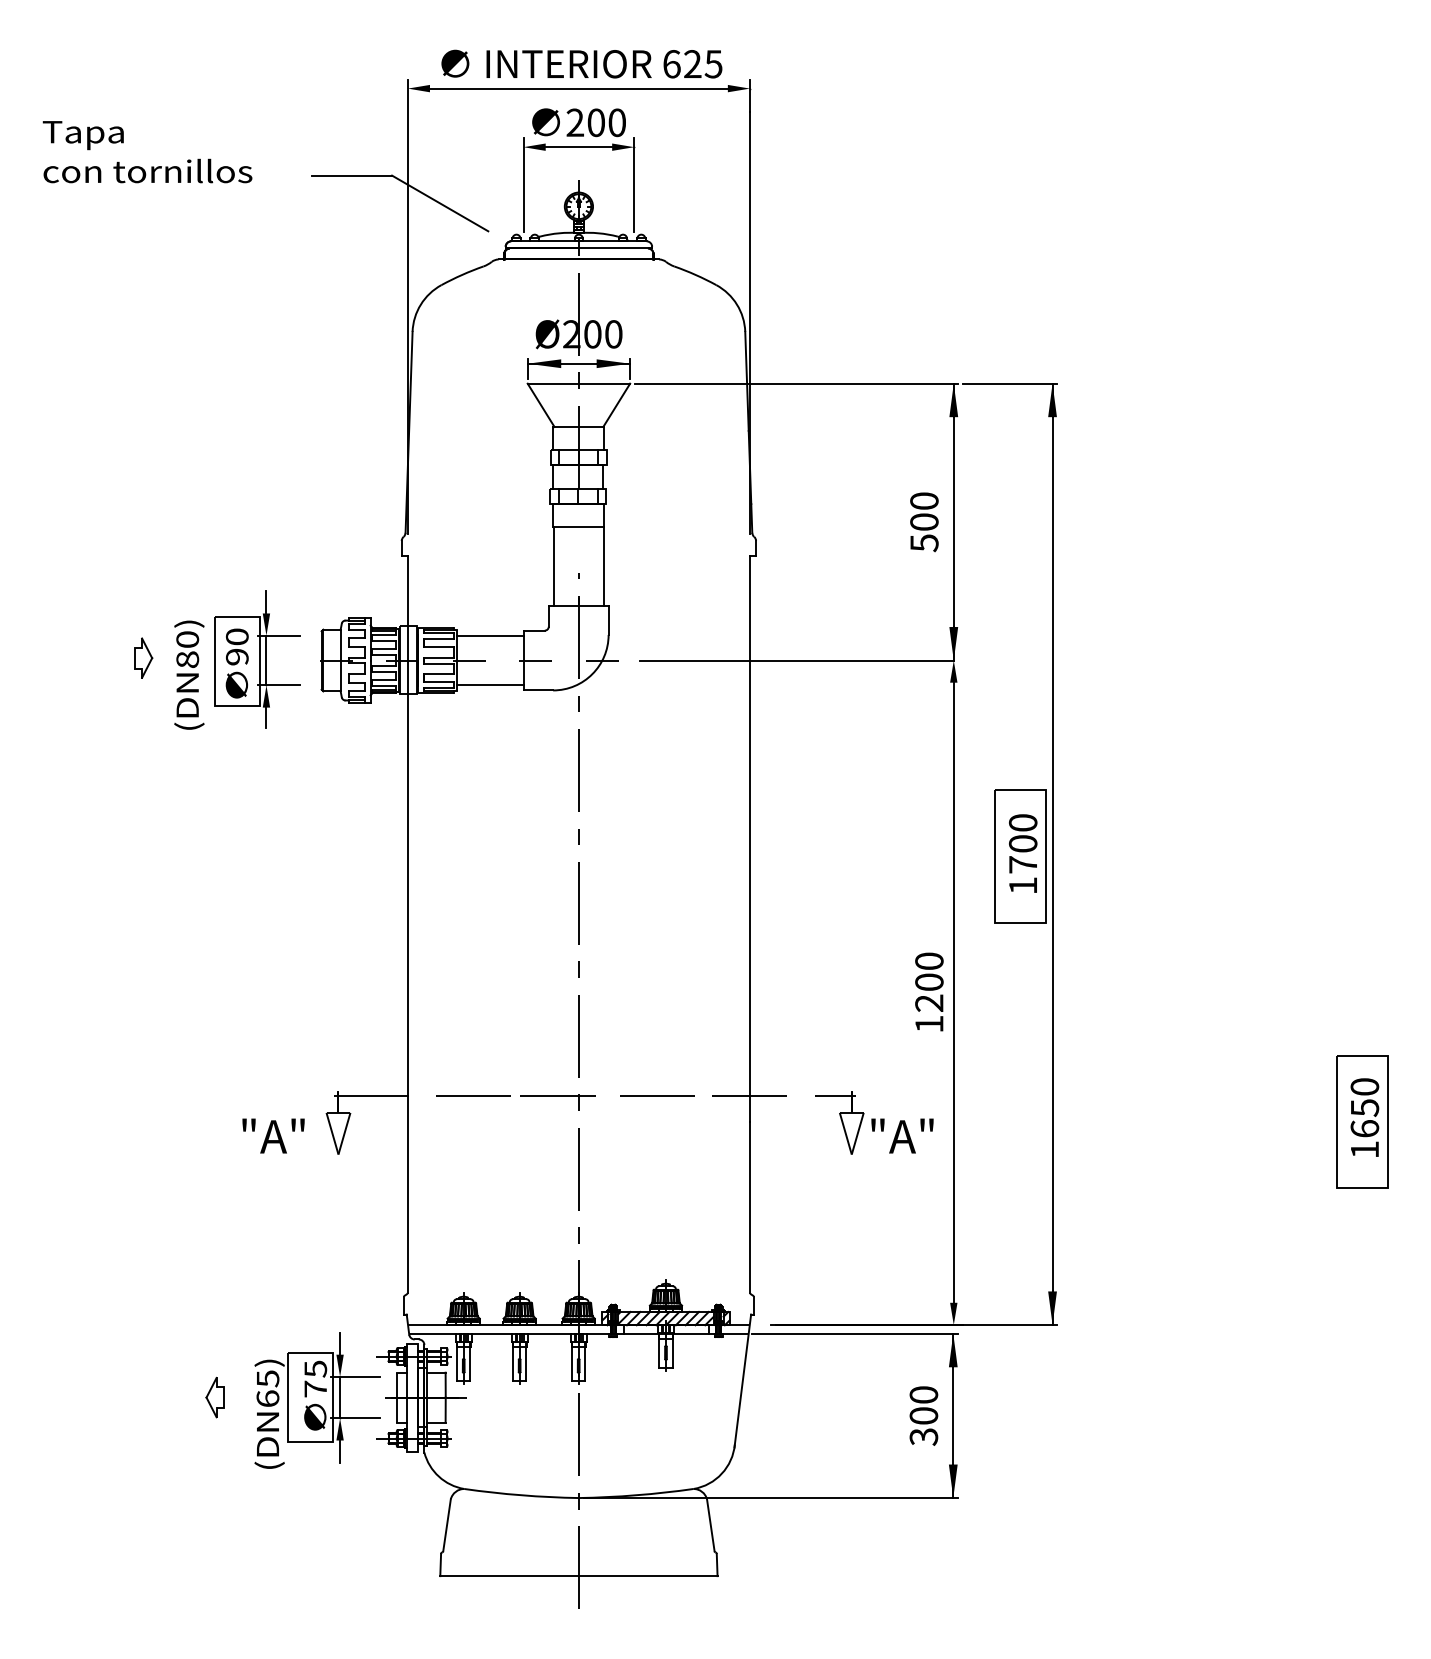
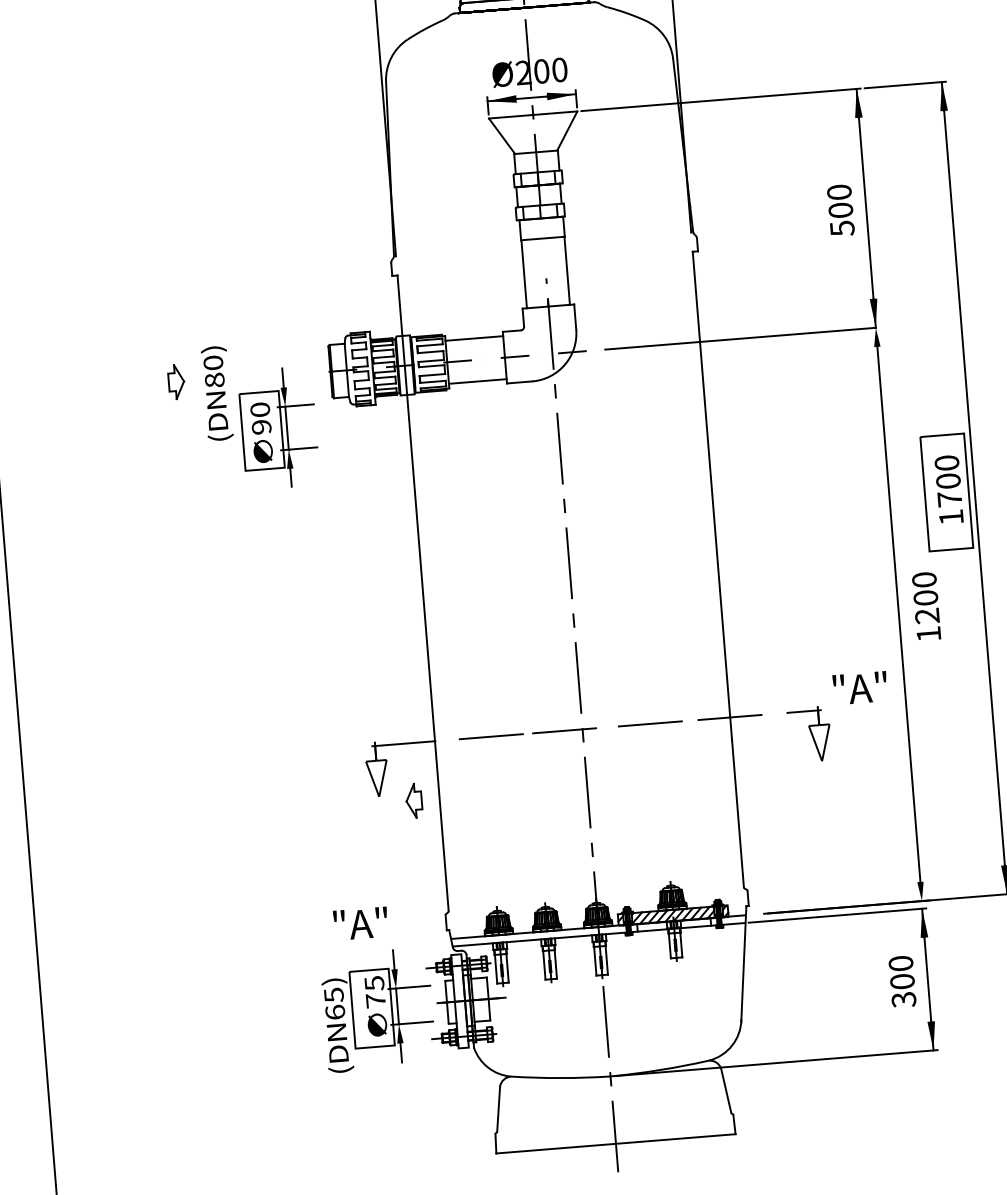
part: (257, 659) -> (279, 427), moved
text: (929, 991) -> (926, 605), moved
text: (273, 1135) -> (360, 923), moved
text: (902, 1135) -> (860, 687), moved
part: (214, 1397) -> (413, 800), moved

